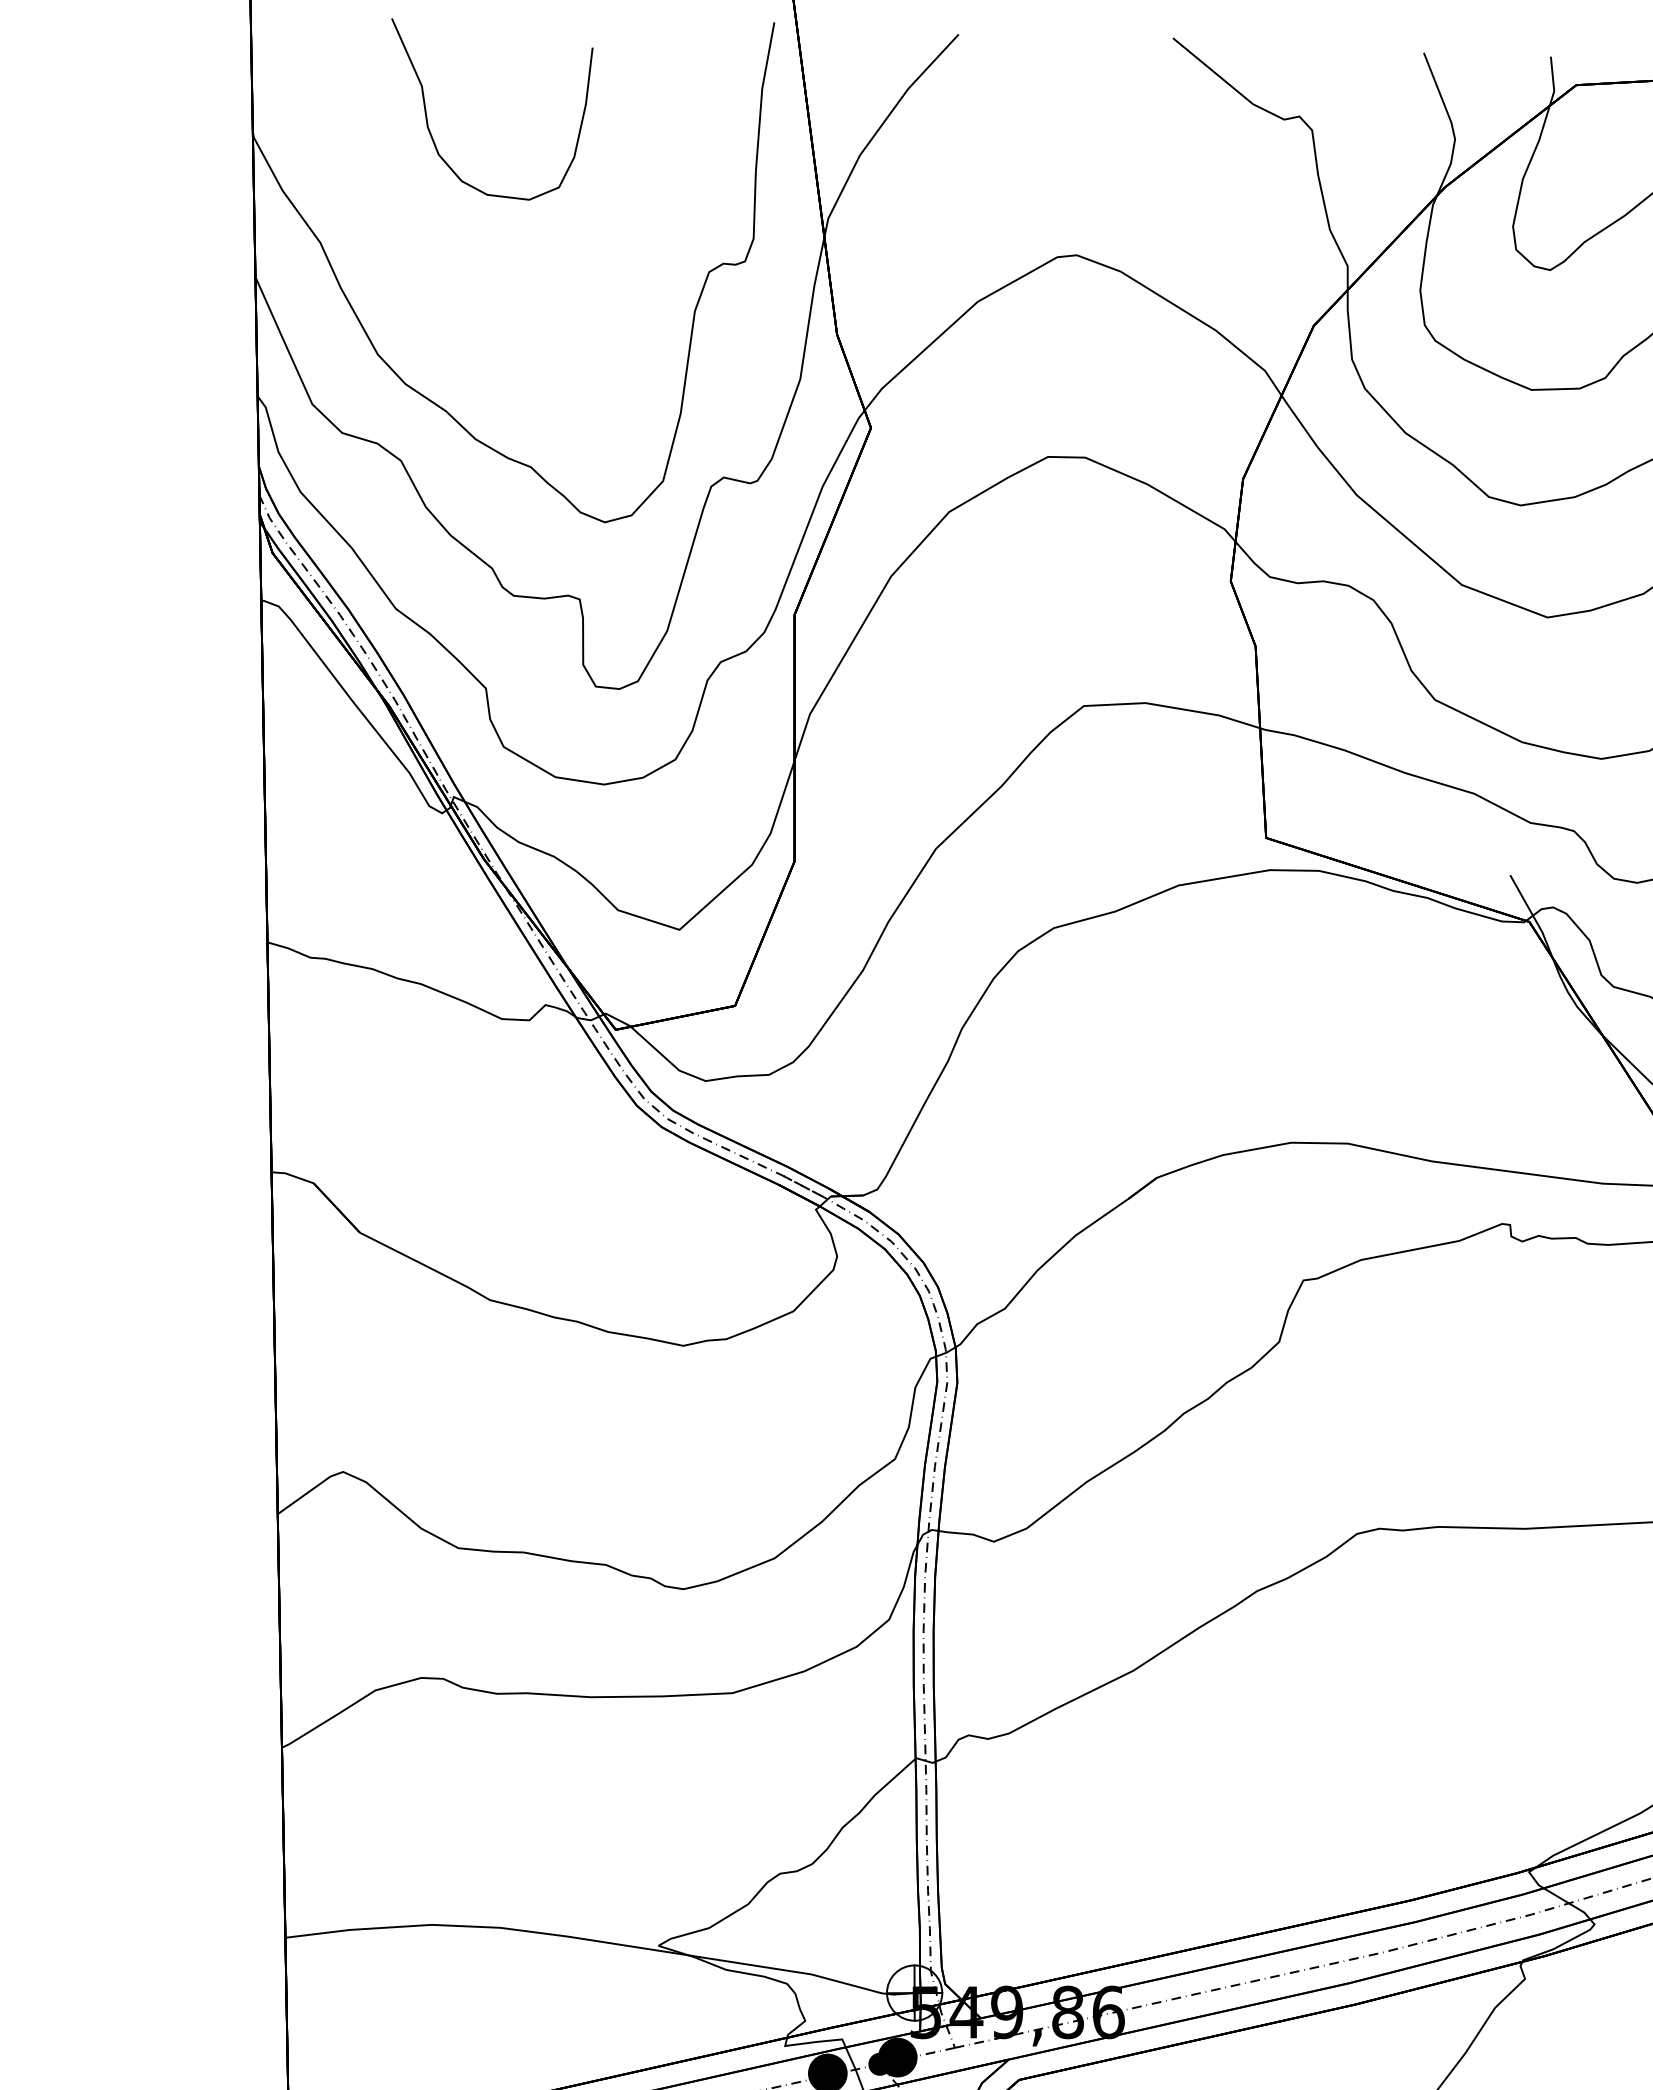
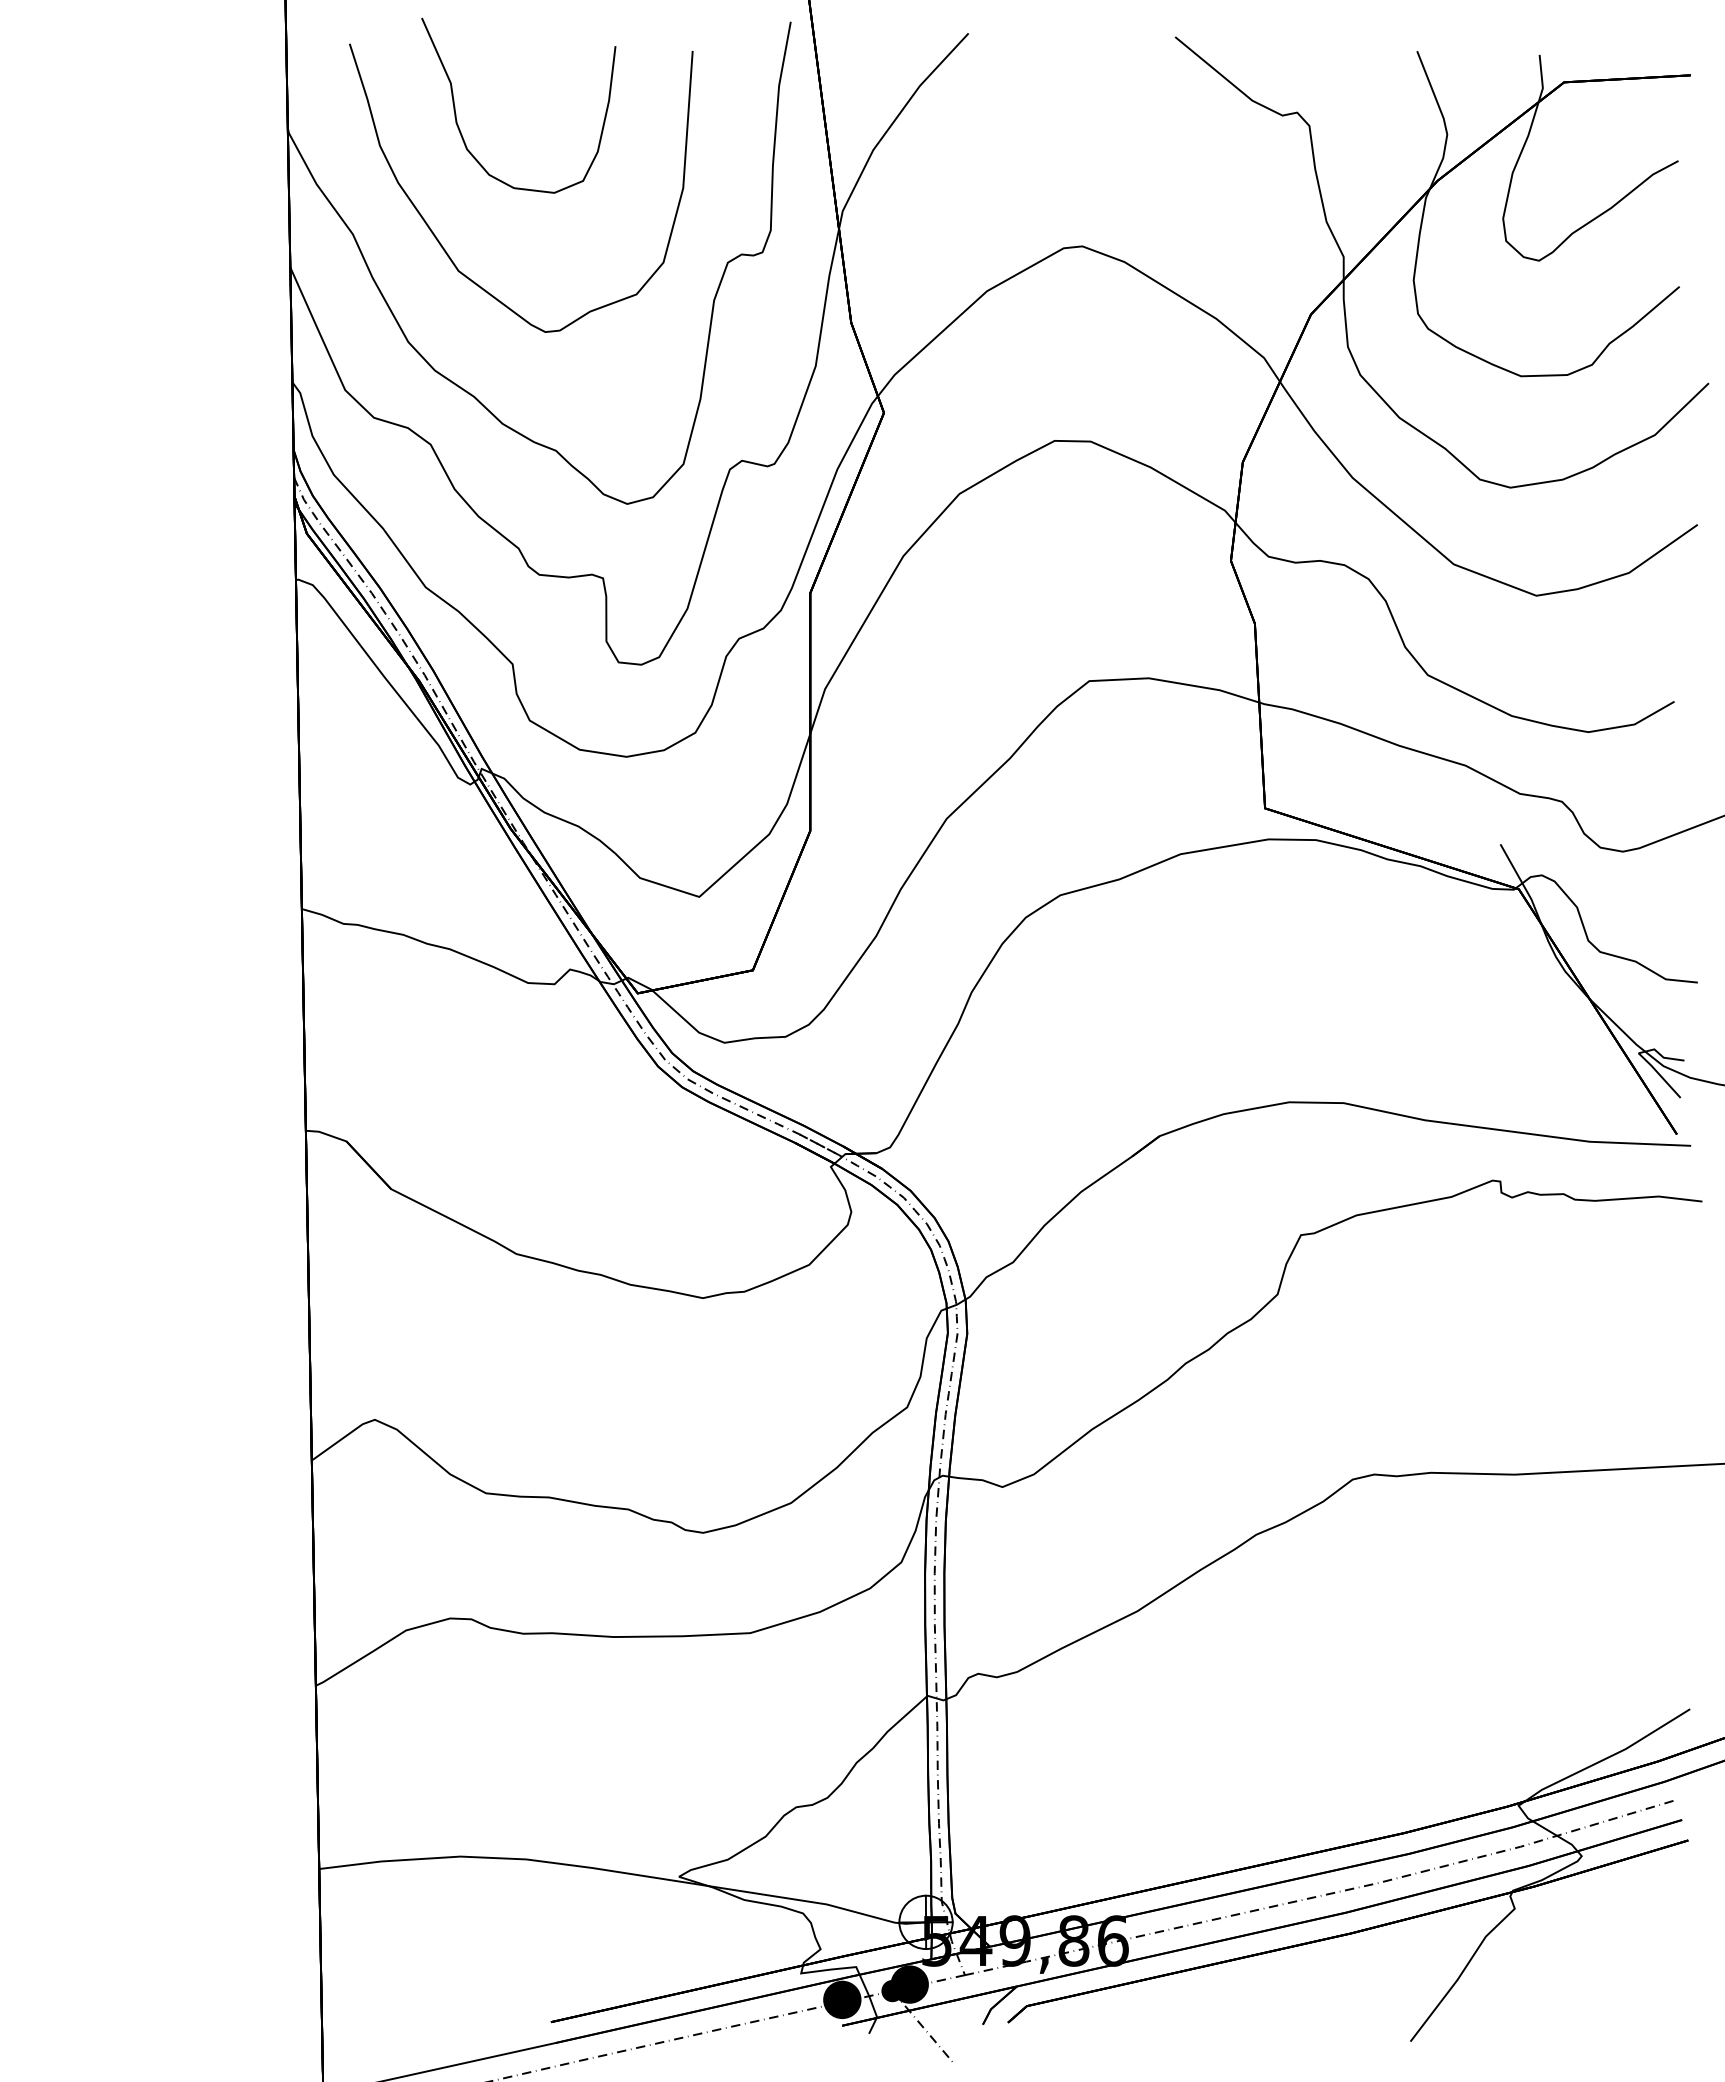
curve: (412, 252) -> (441, 243), added

